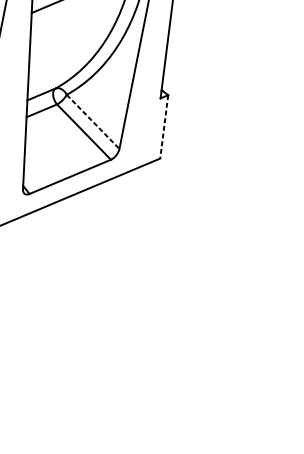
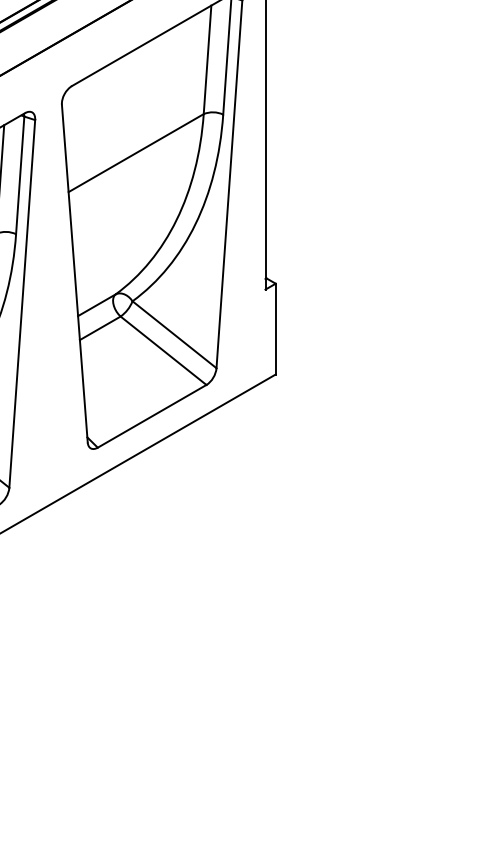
line: (93, 121) -> (174, 334), dashed -> solid
line: (164, 127) -> (275, 329), dashed -> solid

